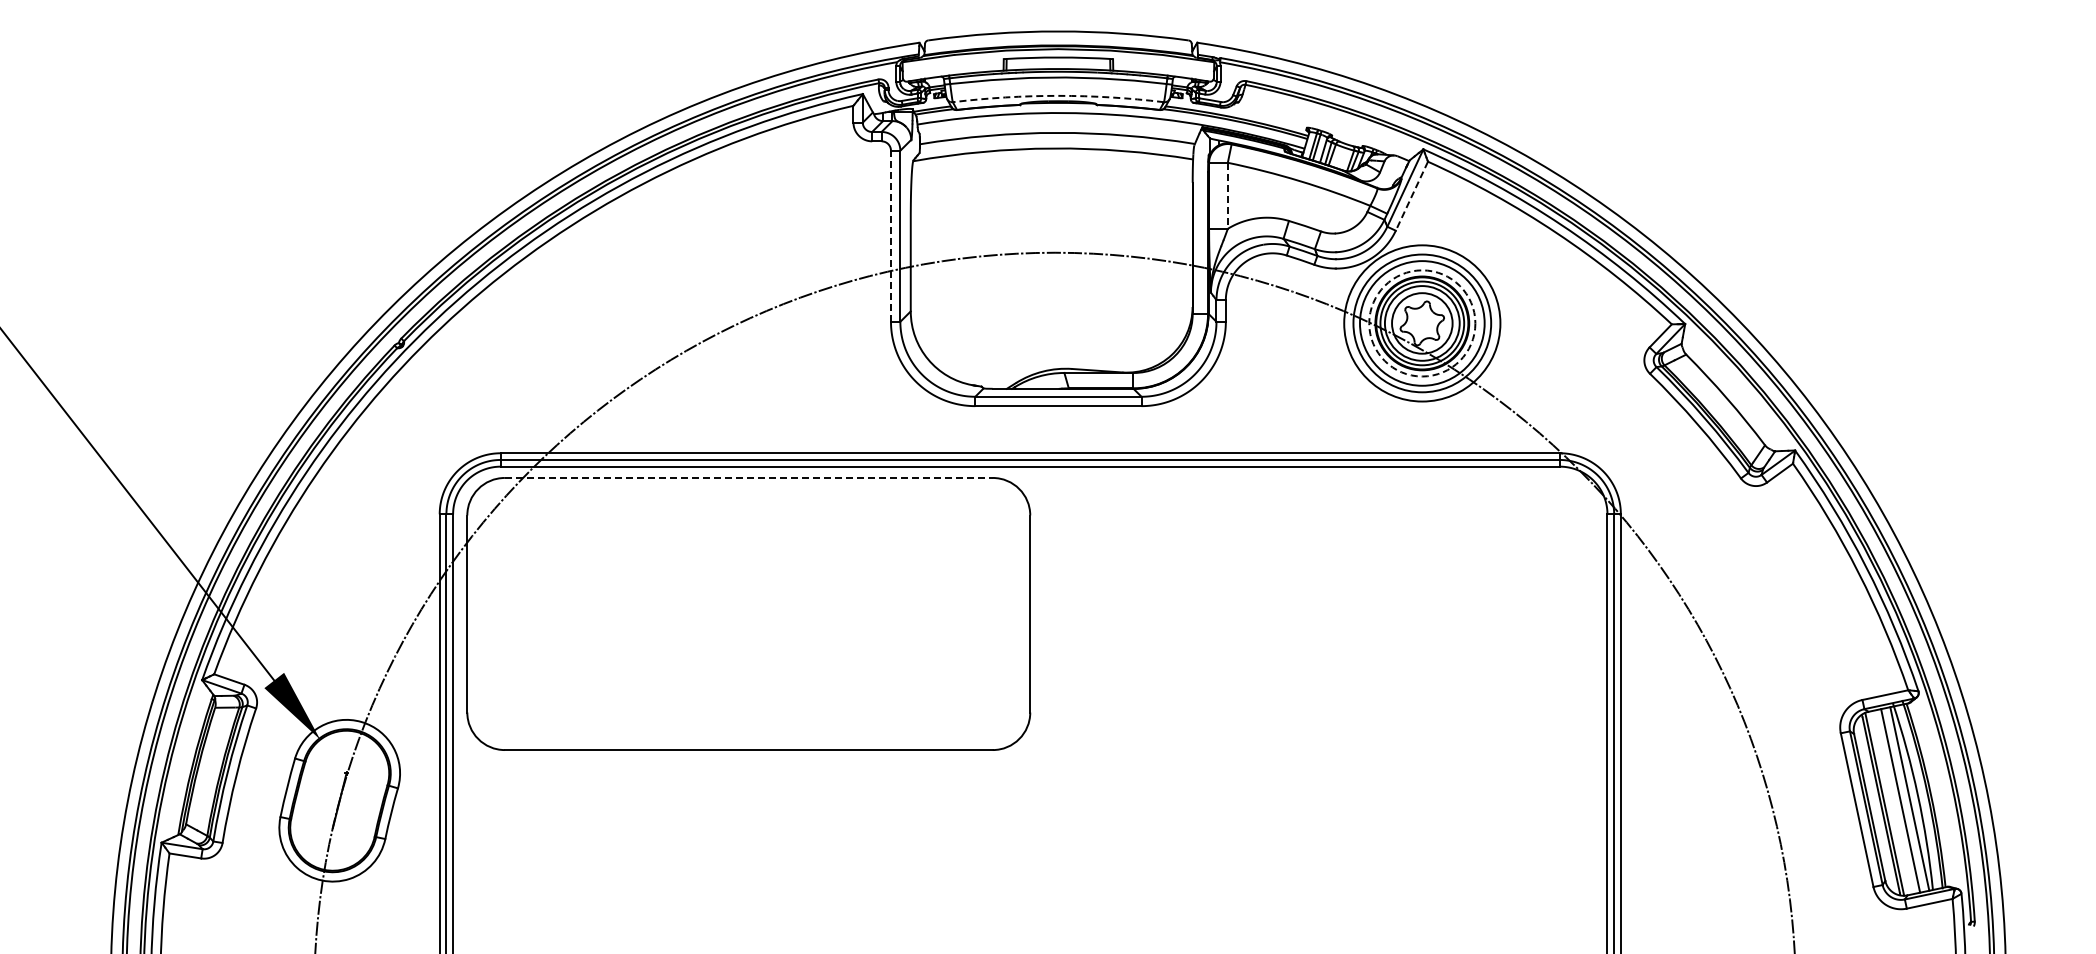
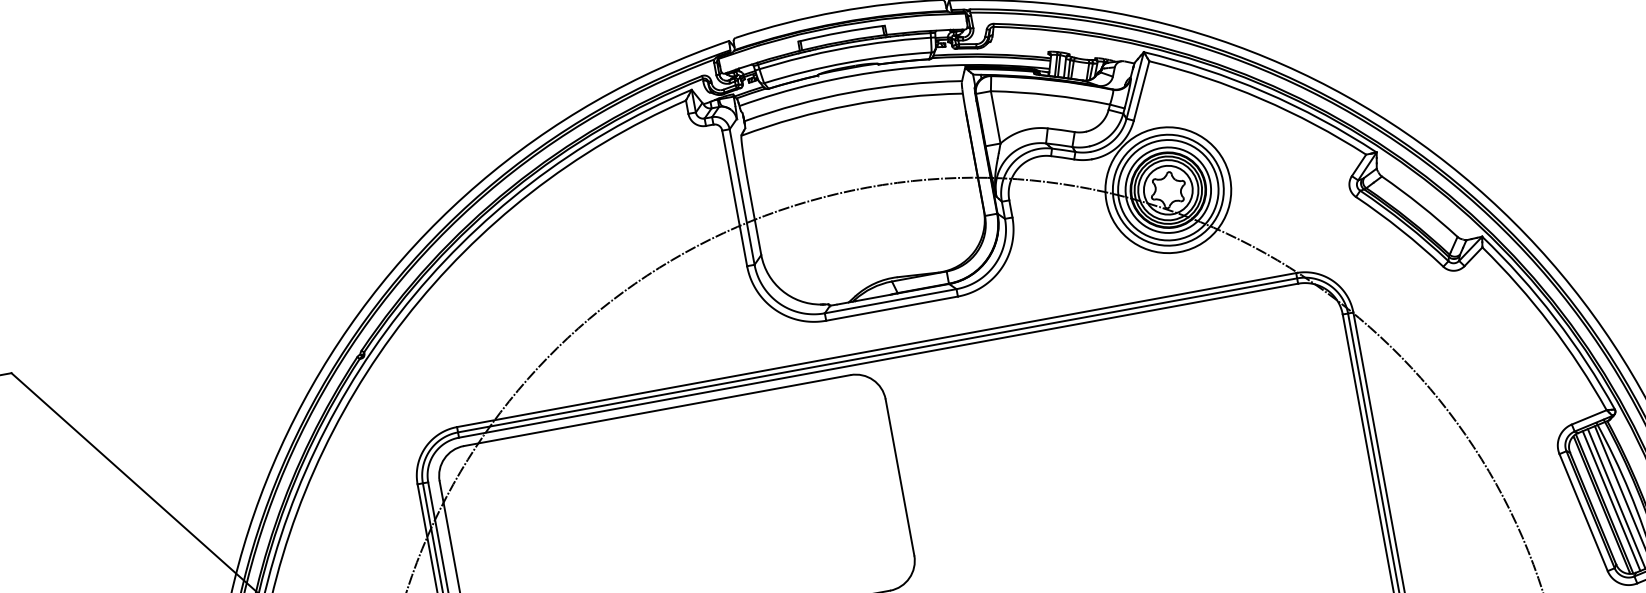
arc: (1058, 95) -> (846, 62), dashed -> solid
line: (1227, 196) -> (995, 117), dashed -> solid
line: (1411, 196) -> (1141, 91), dashed -> solid
line: (890, 236) -> (734, 198), dashed -> solid
circle: (1422, 323) -> (1168, 190), dashed -> solid
line: (748, 477) -> (656, 410), dashed -> solid
line: (1893, 802) -> (1611, 501), added

